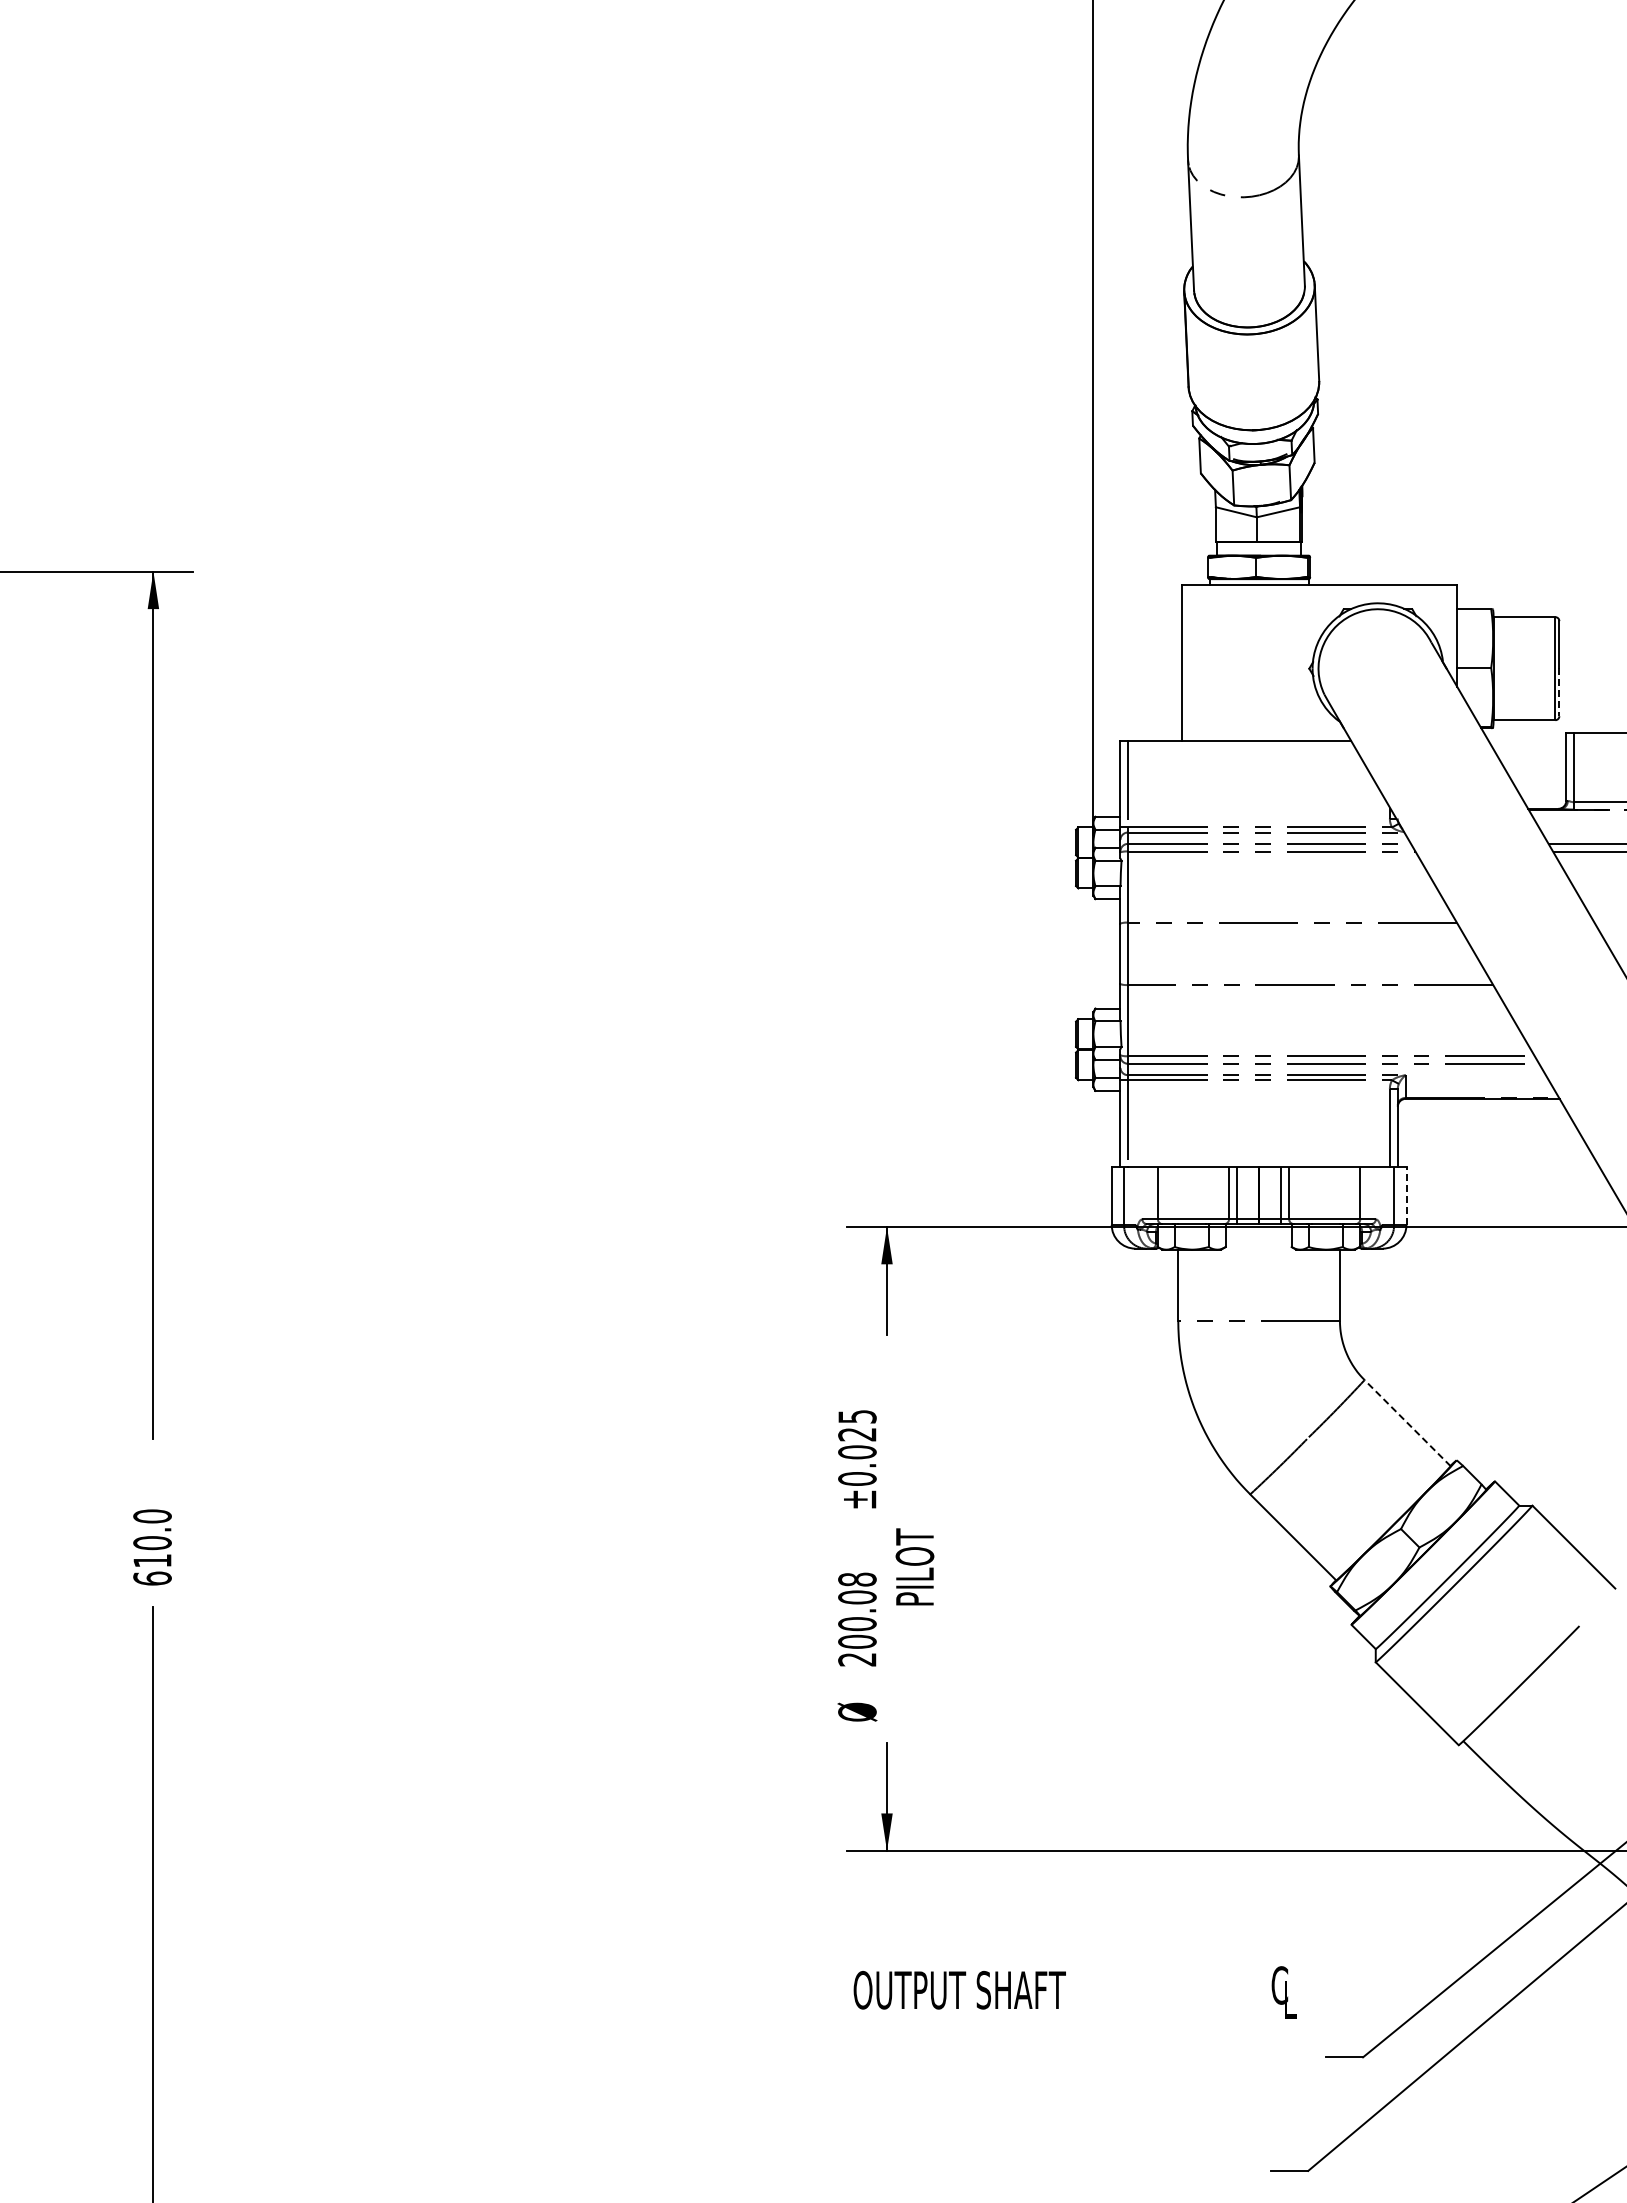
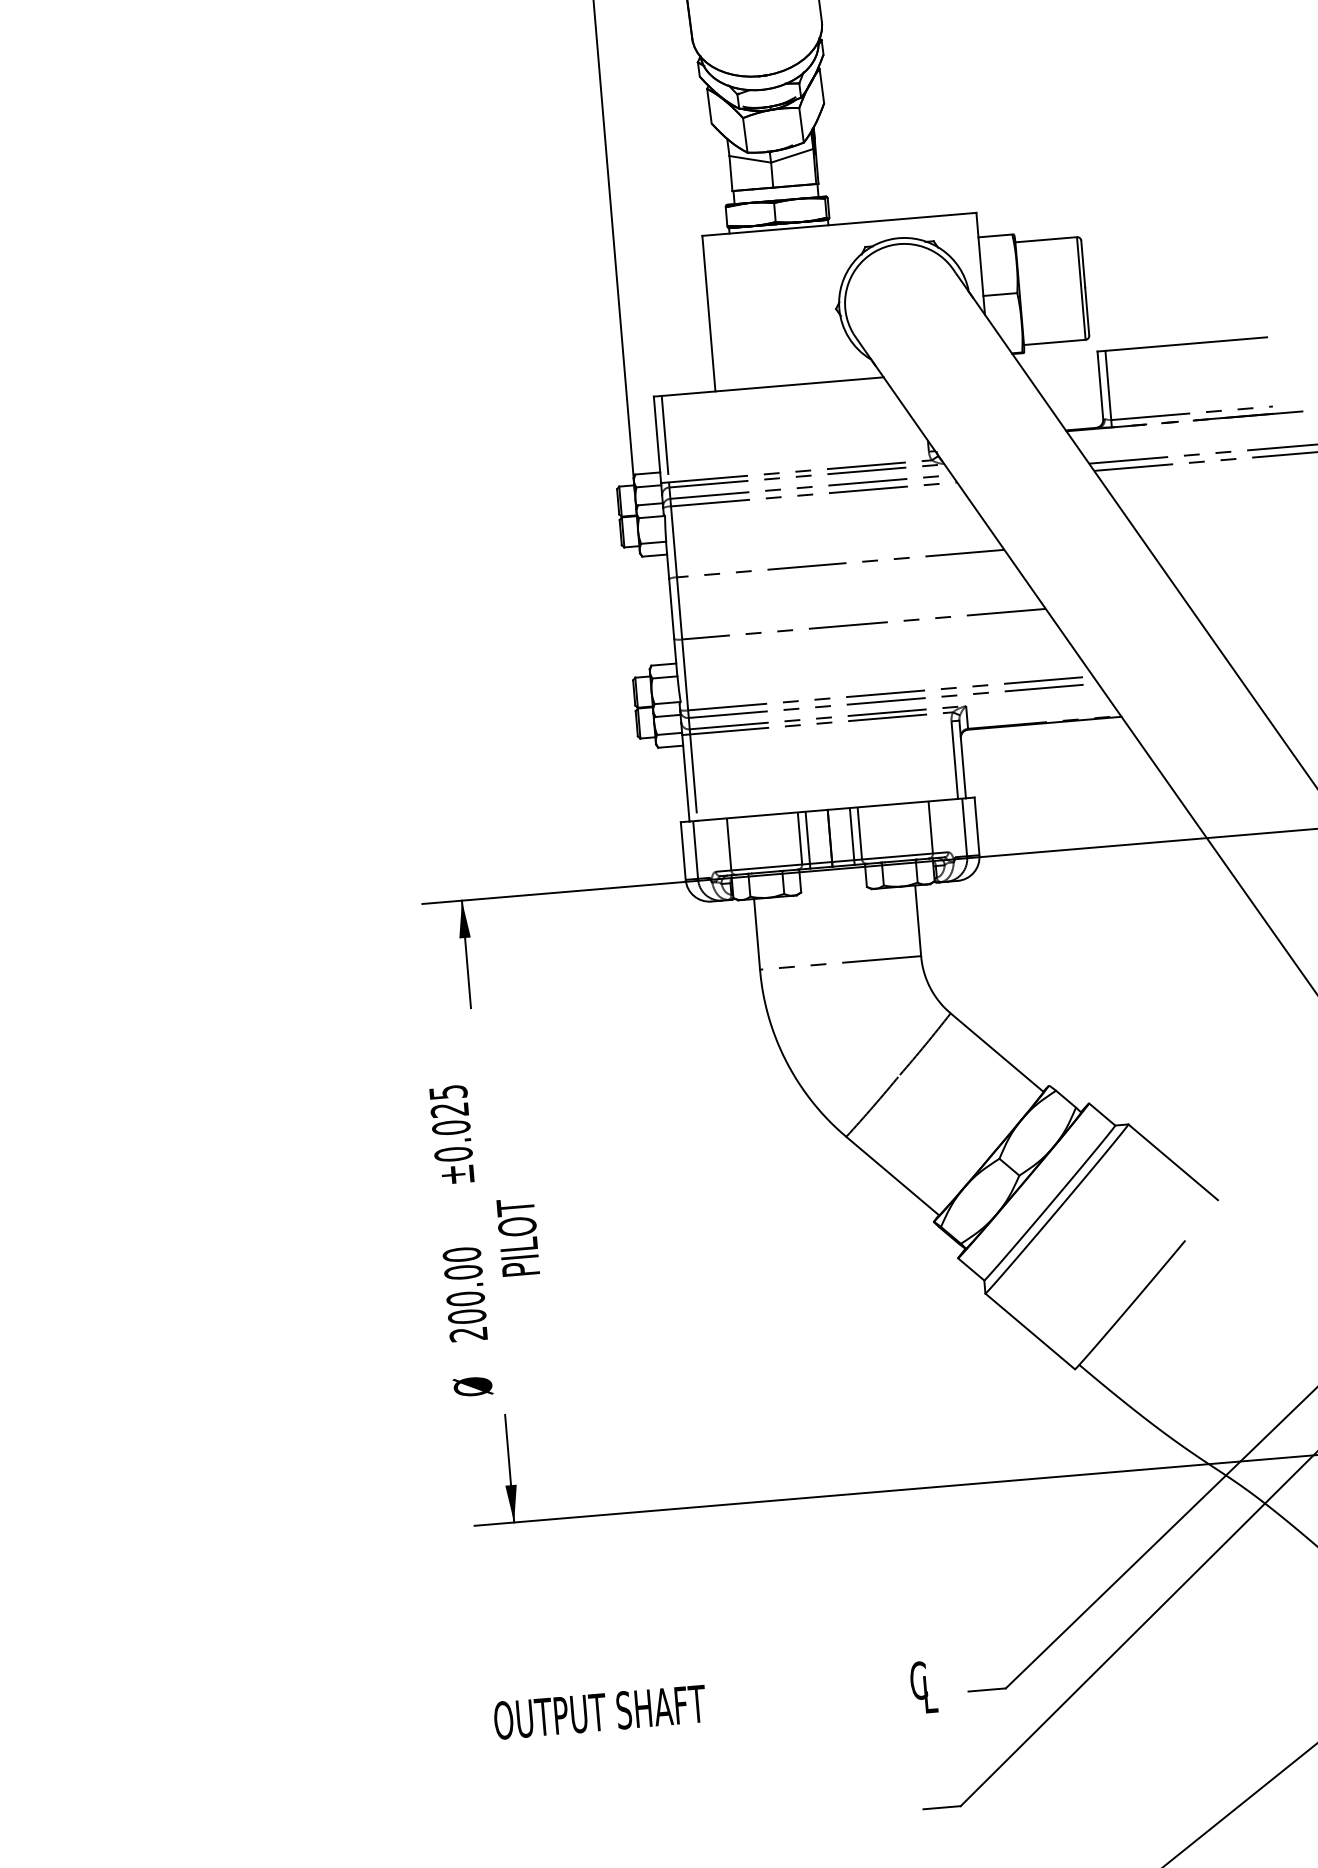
line: (1559, 692) -> (1087, 311), dashed -> solid
line: (1406, 1195) -> (977, 825), dashed -> solid
line: (1407, 1423) -> (997, 1053), dashed -> solid
text: (857, 1579) -> (462, 1254), 200.08 -> 200.00
text: (1074, 1992) -> (714, 1704), moved

